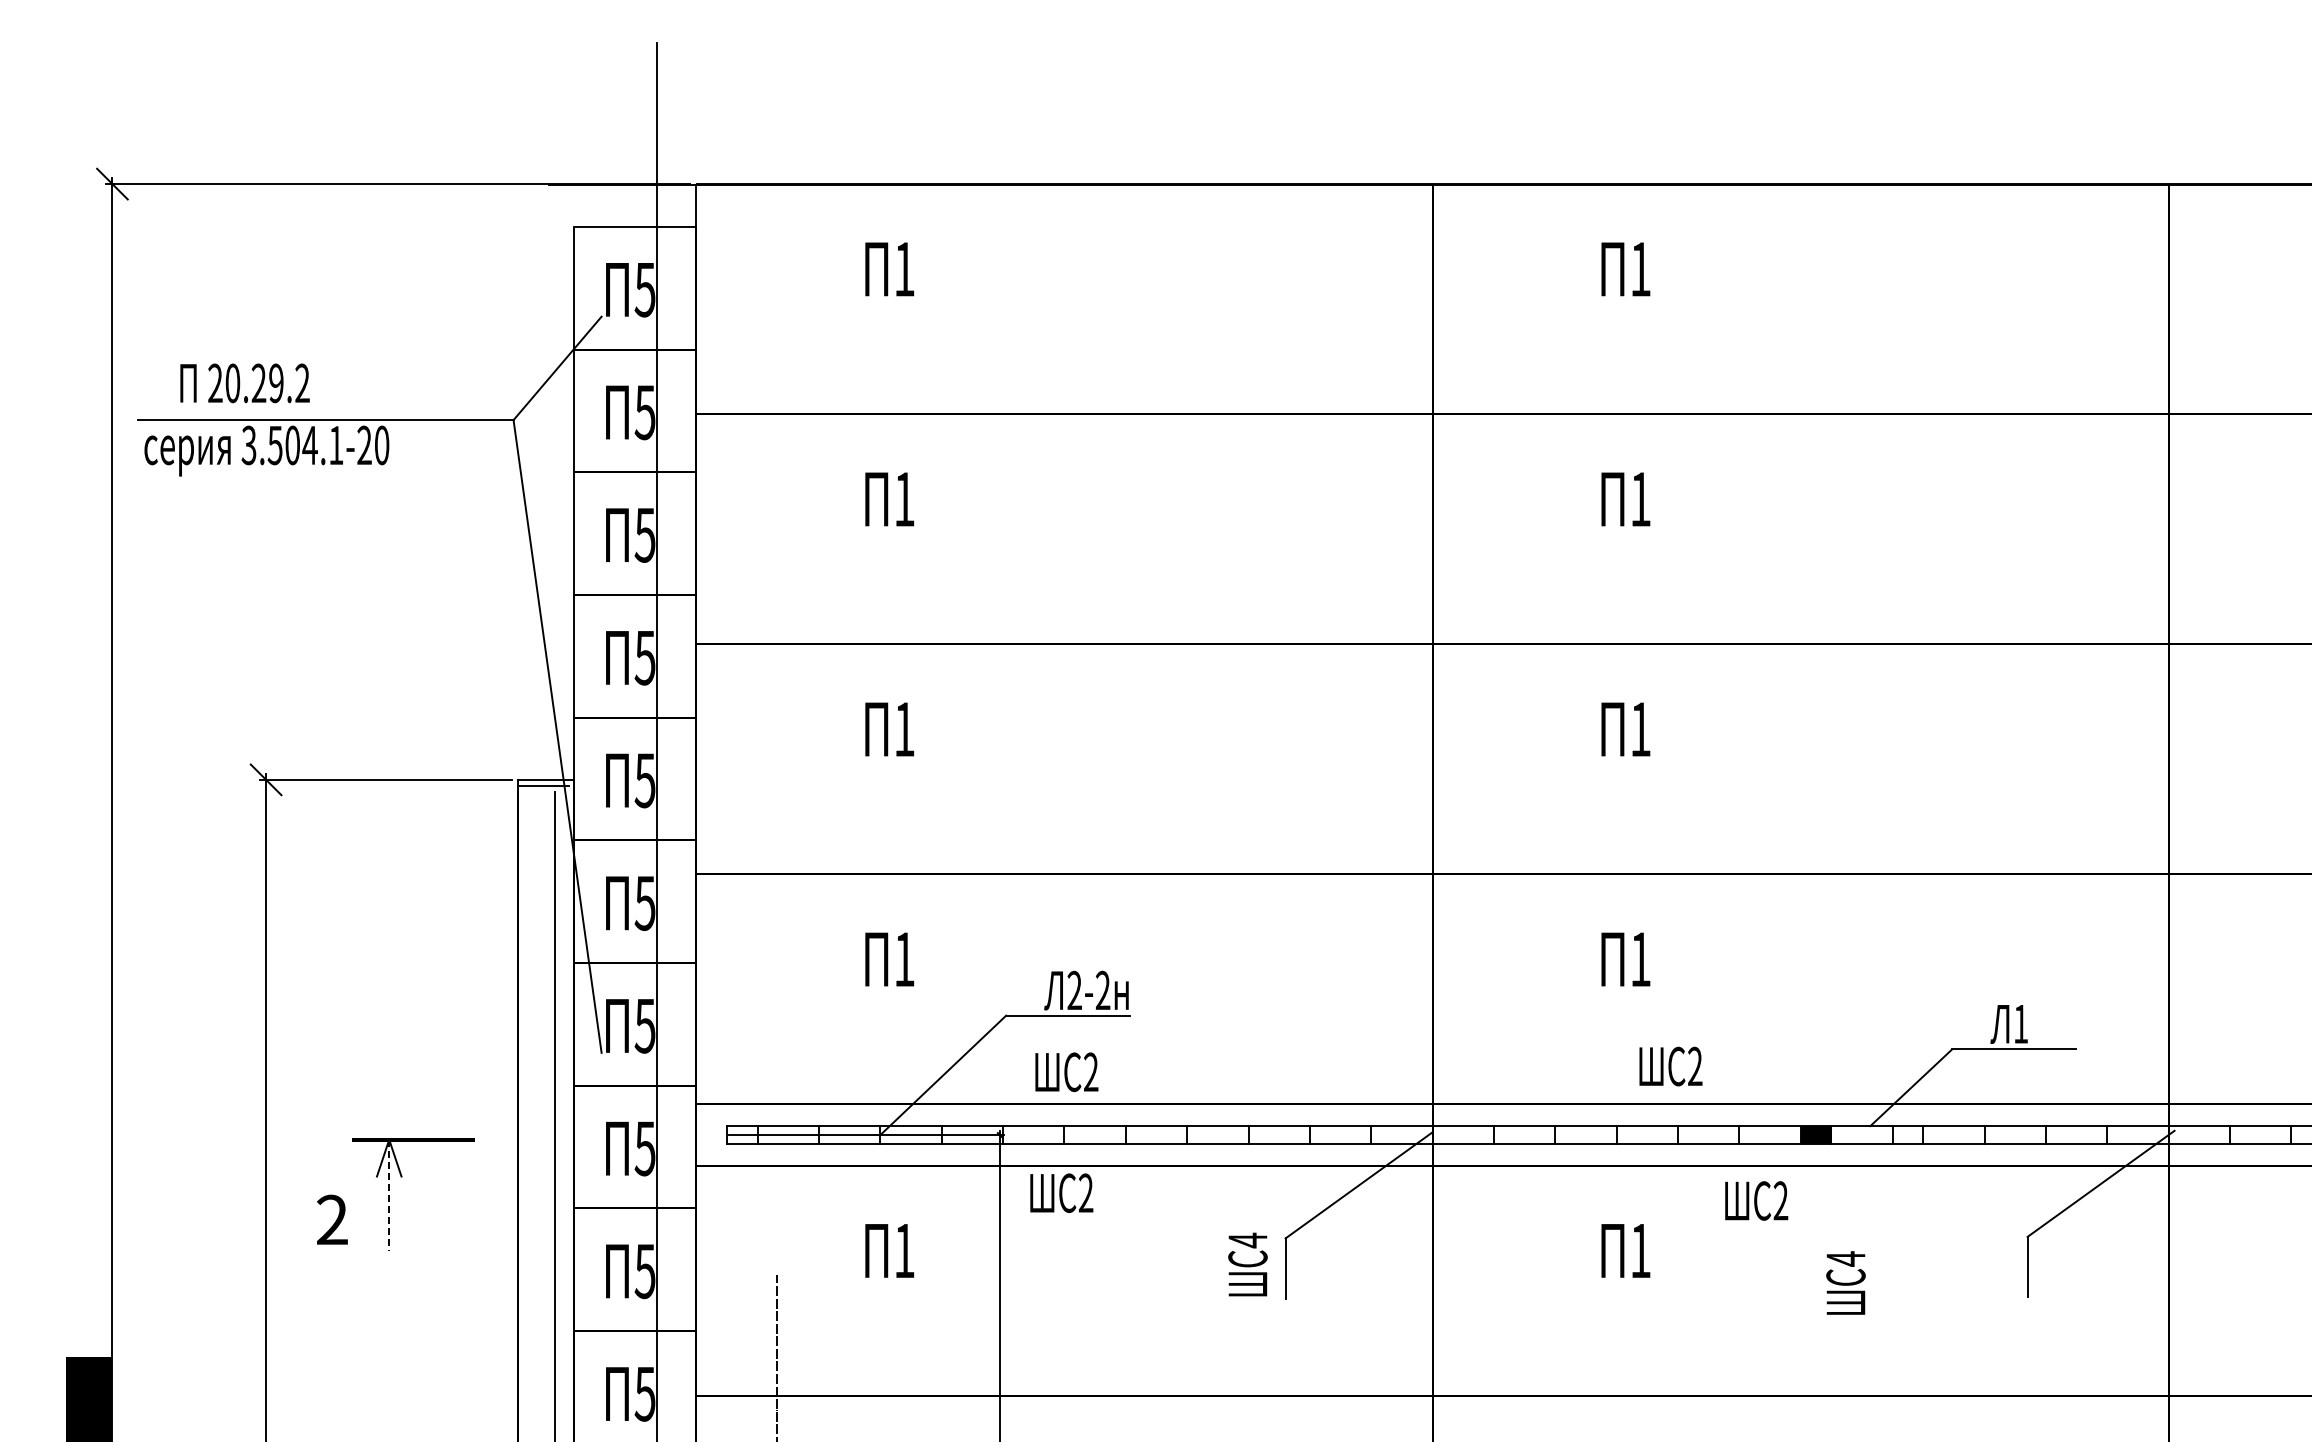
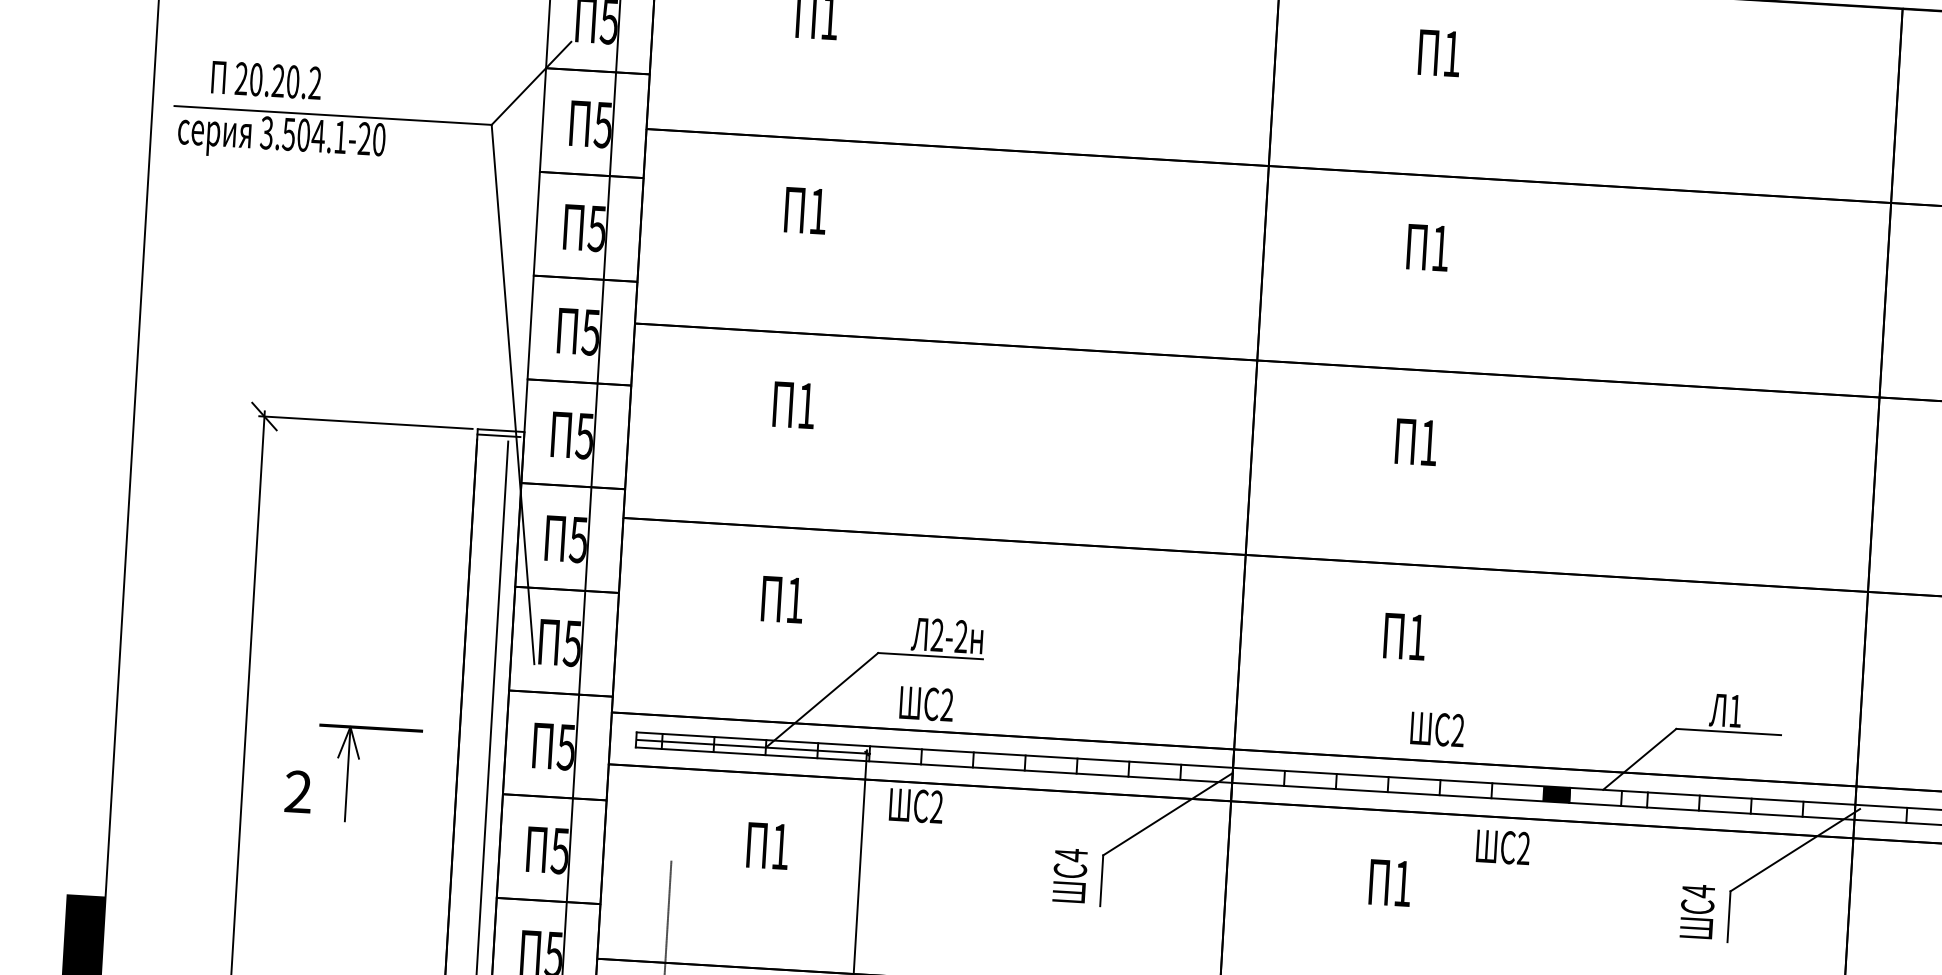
text: (276, 383) -> (293, 82), 20.29.2 -> 20.20.2
line: (389, 1195) -> (347, 774), dashed -> solid
text: (1845, 1282) -> (1697, 911), moved

